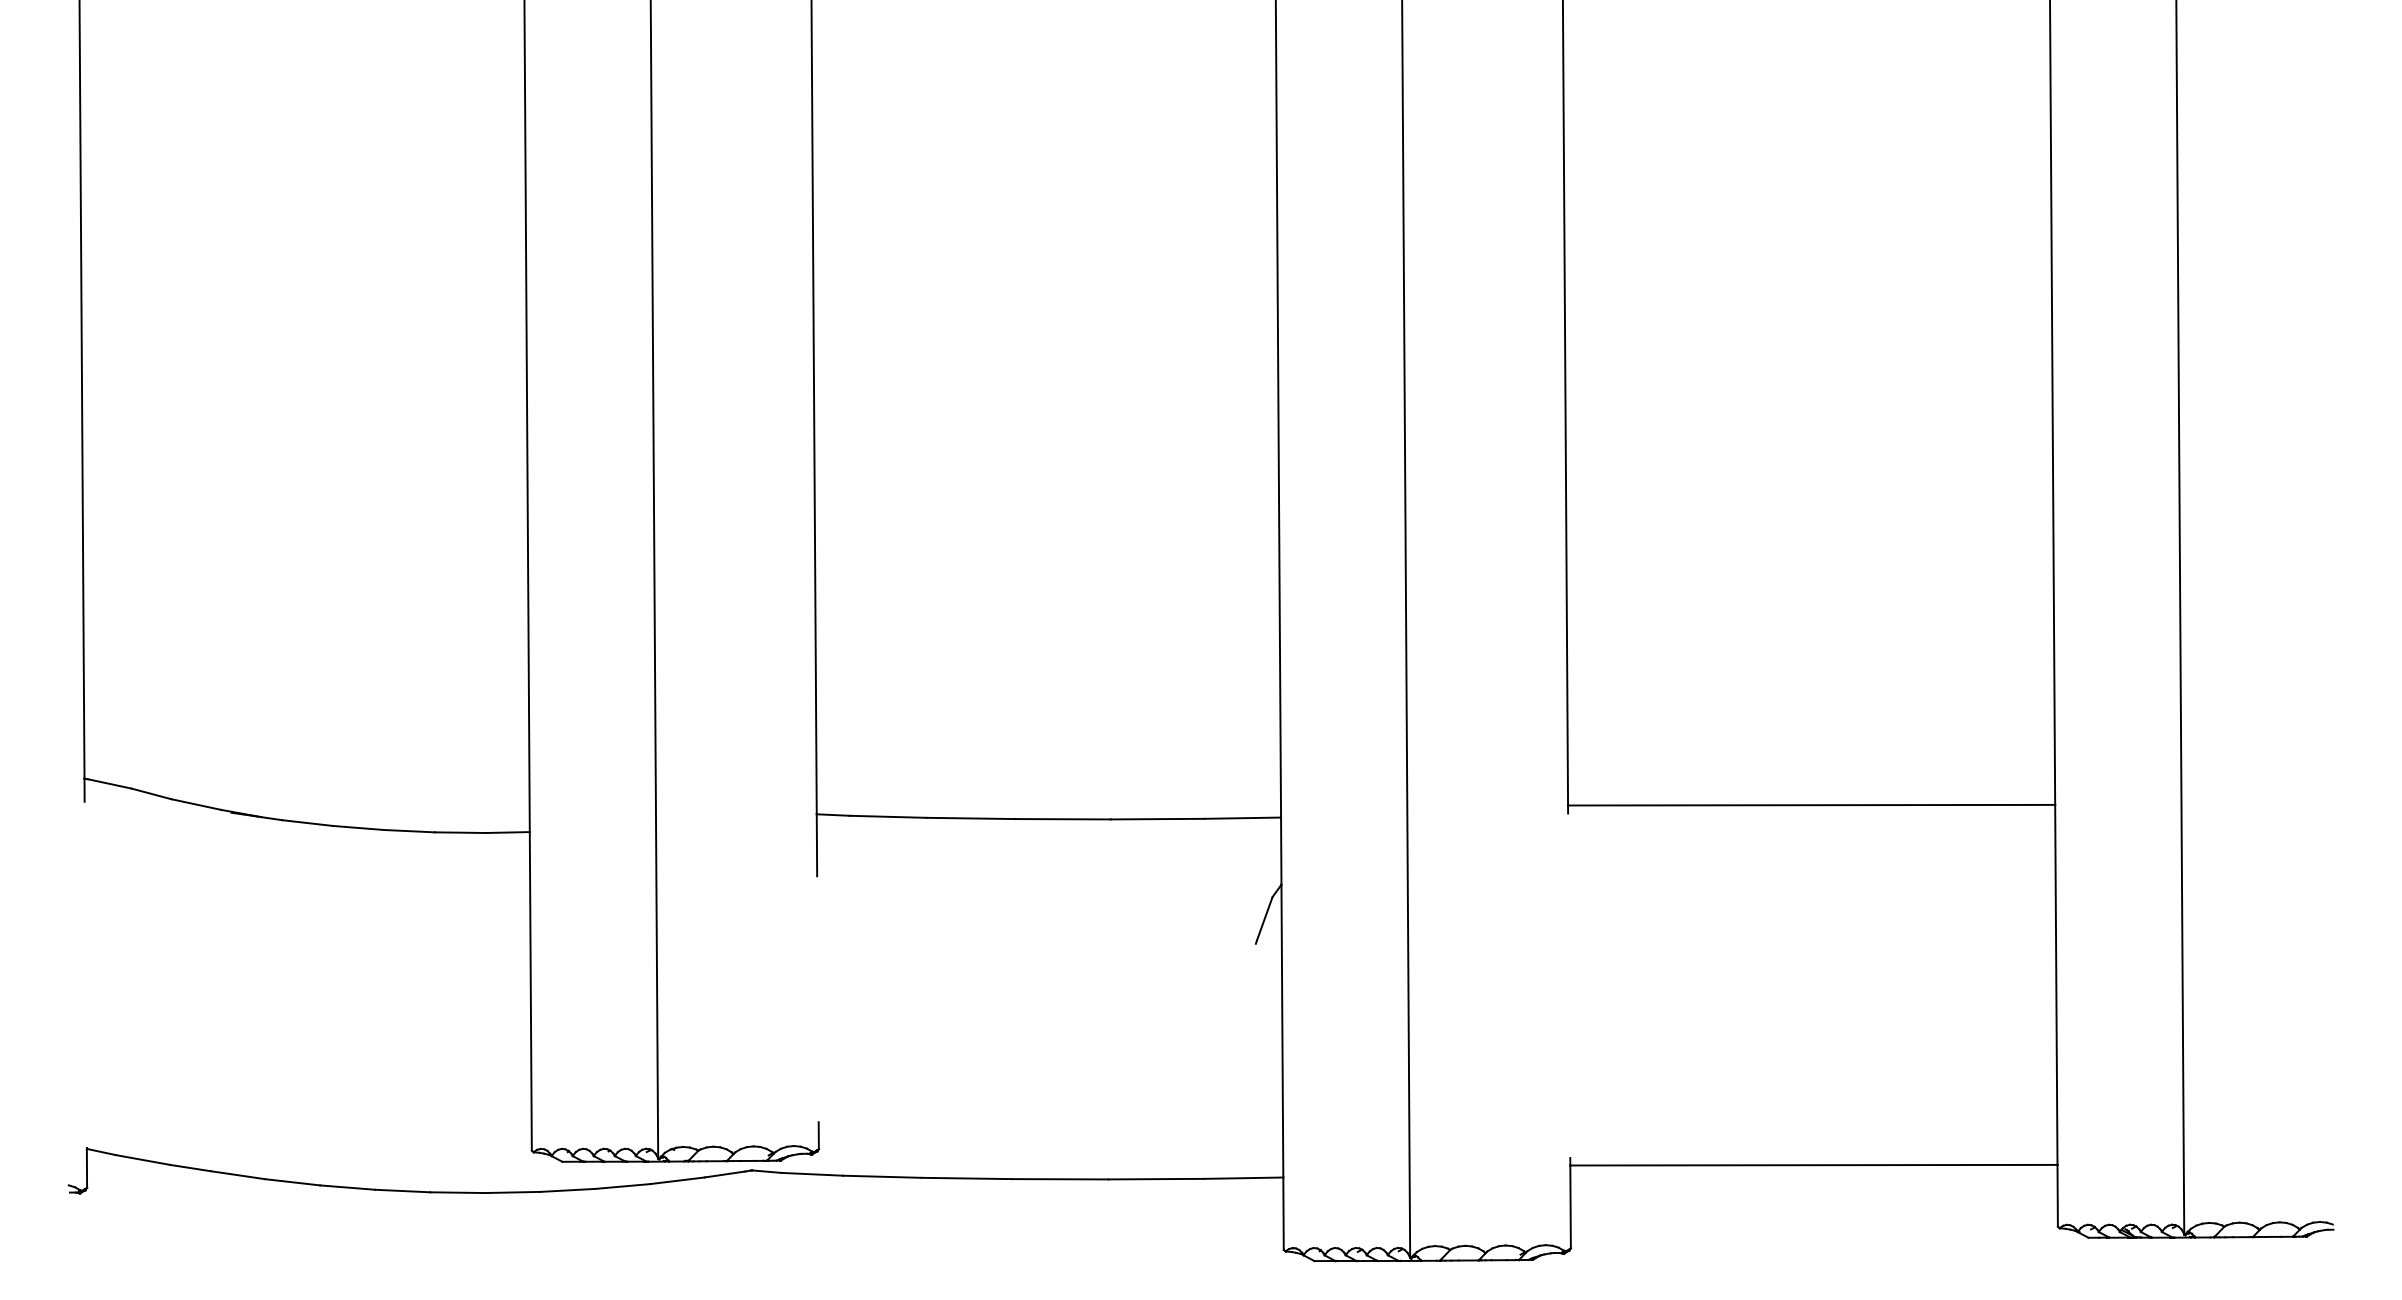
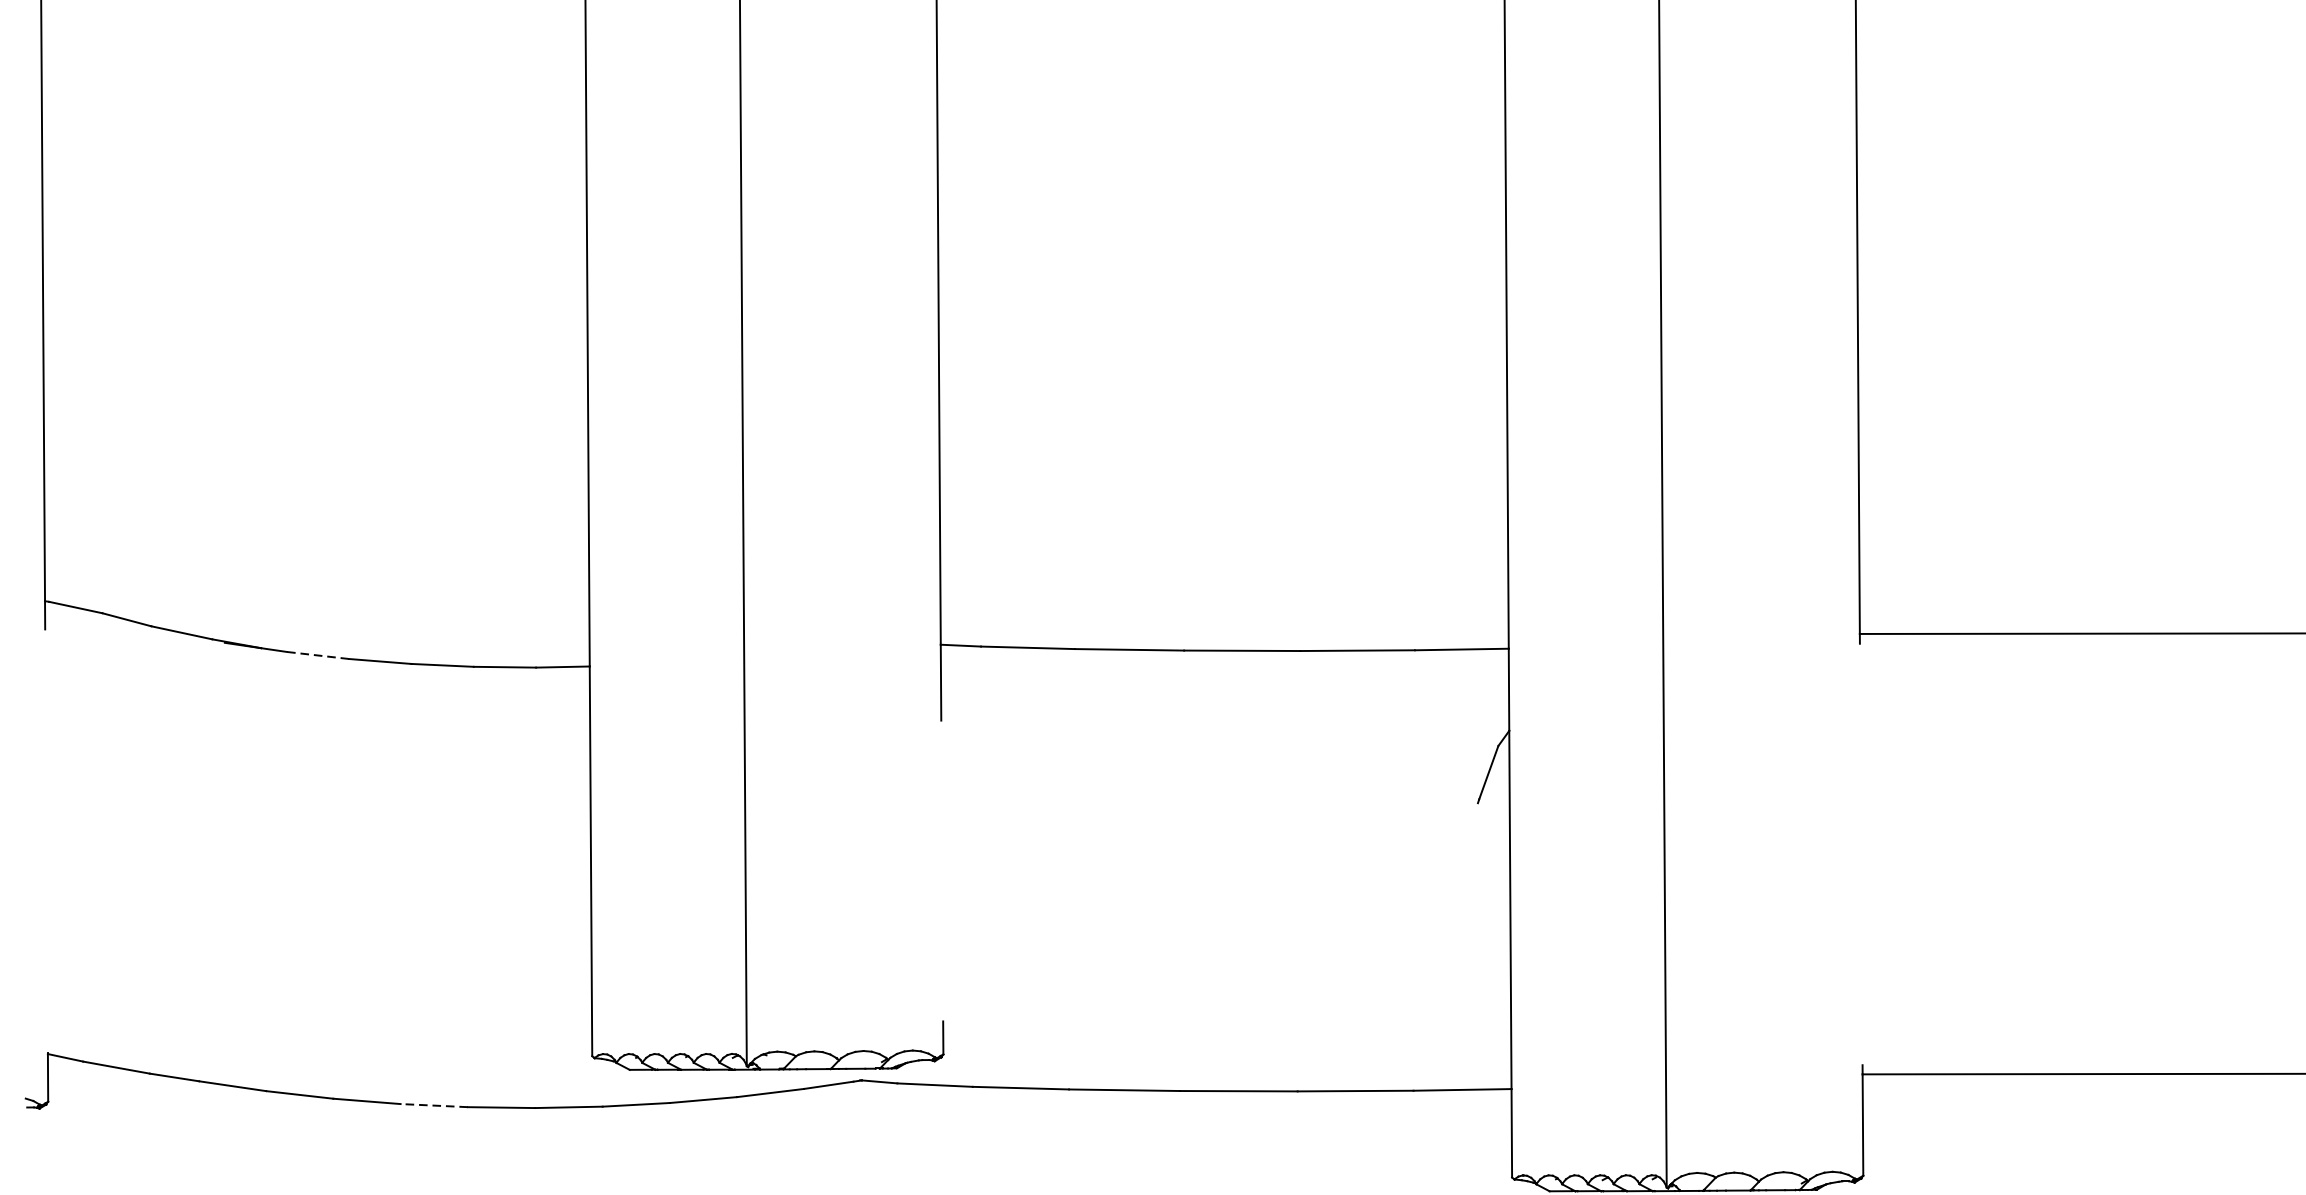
line: (307, 823) -> (317, 655), solid -> dashed
line: (402, 1191) -> (434, 1106), solid -> dashed

